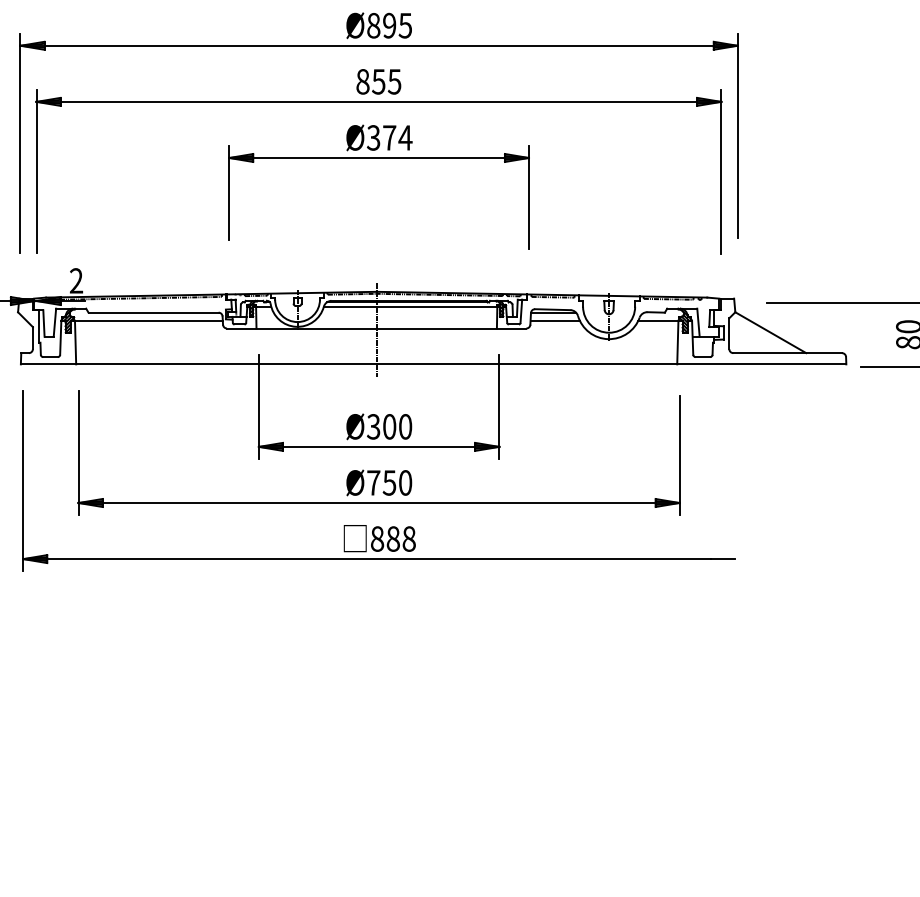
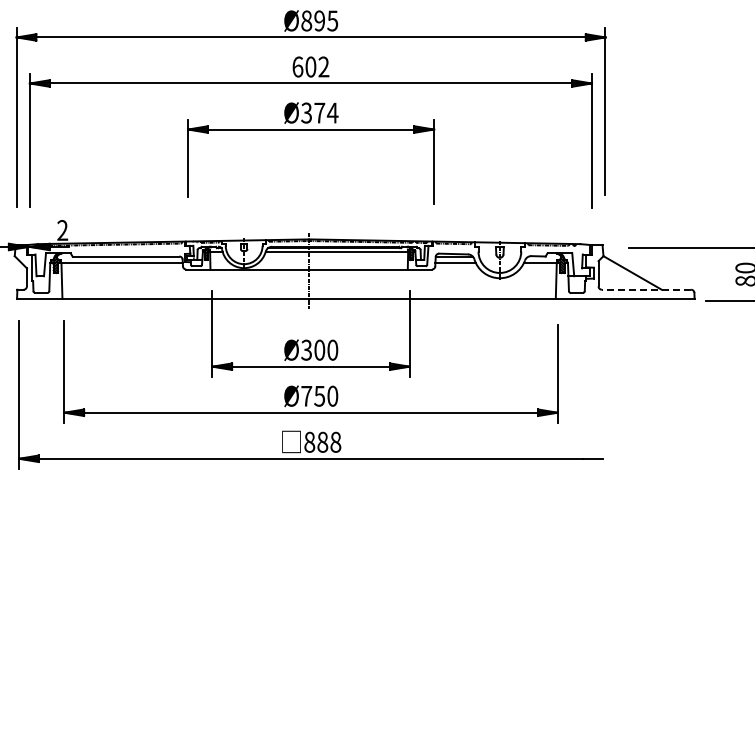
text: (378, 81) -> (310, 66), 855 -> 602
line: (787, 352) -> (646, 289), solid -> dashed

